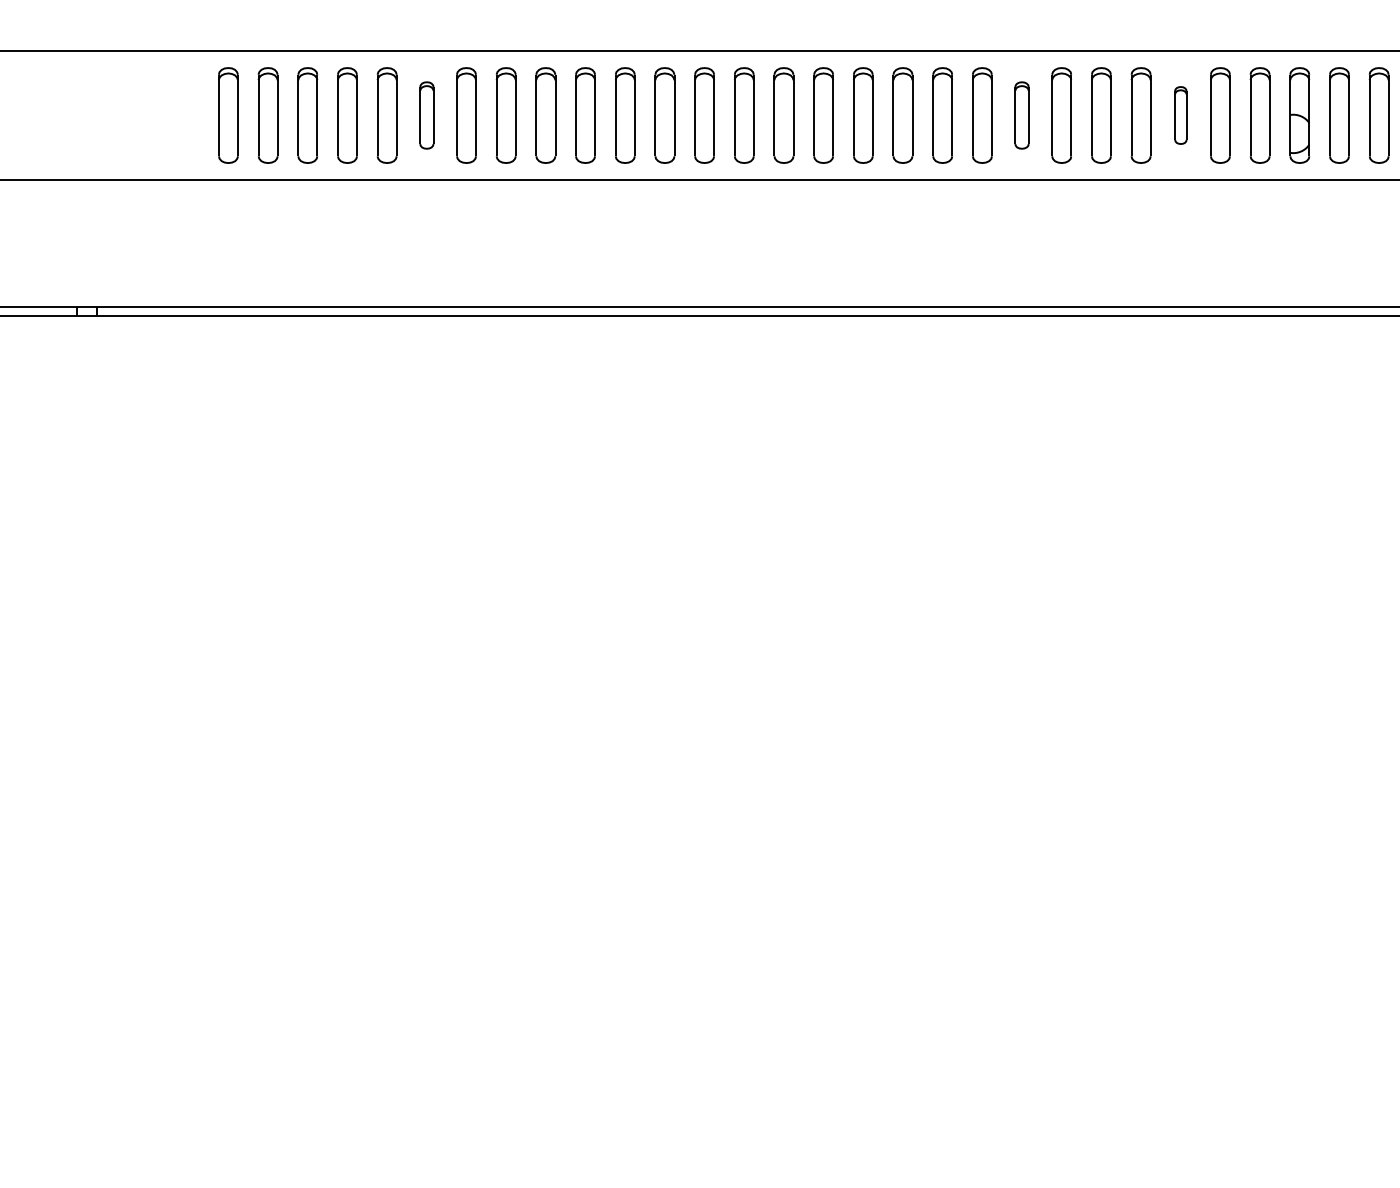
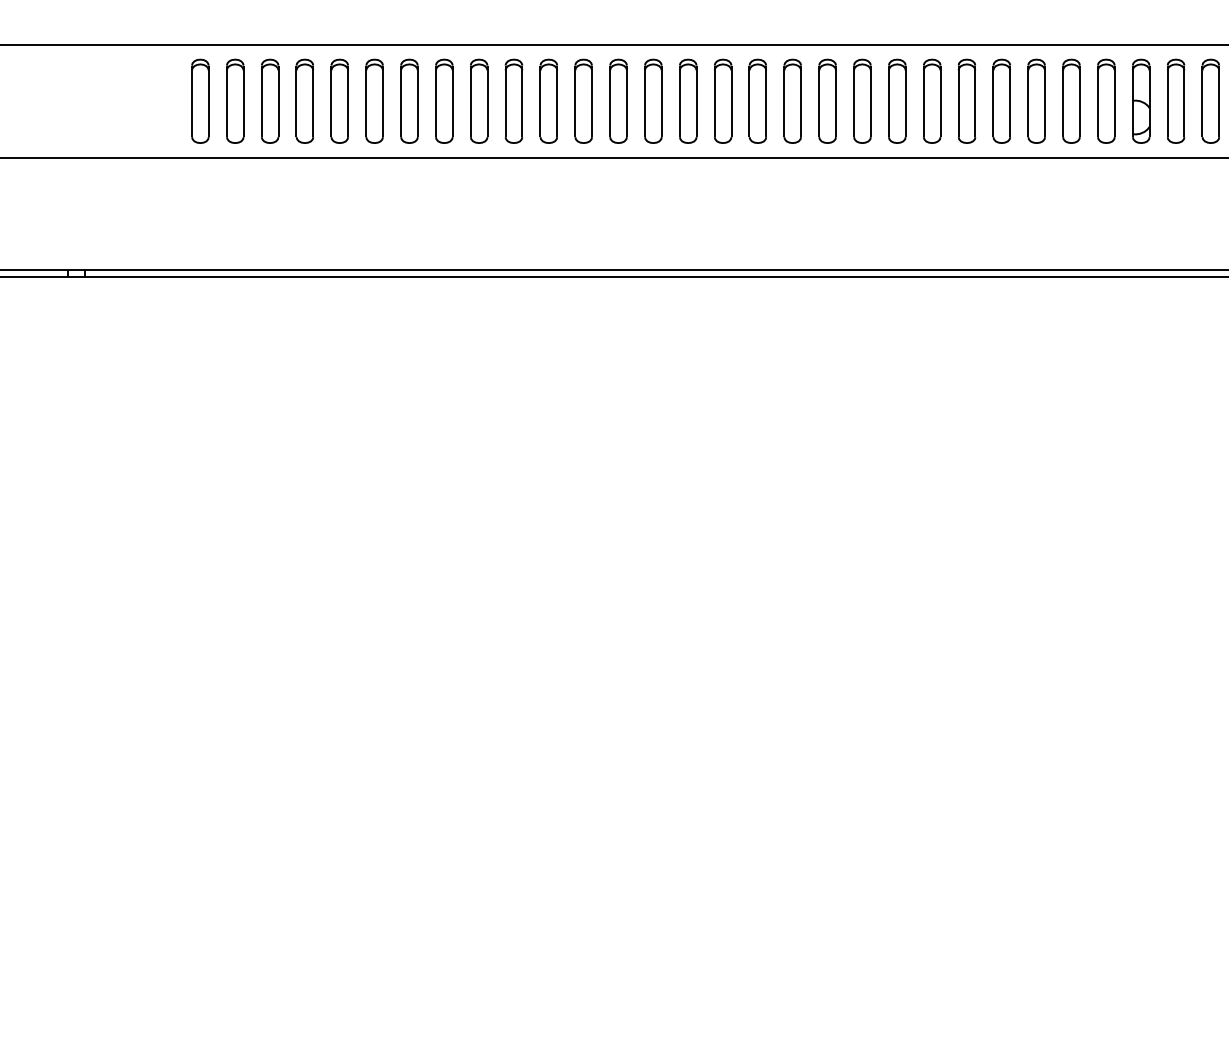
part: (426, 115) -> (374, 101), size x1.43
part: (1021, 115) -> (896, 101), size x1.43
part: (1180, 115) -> (1036, 101), size x1.67

